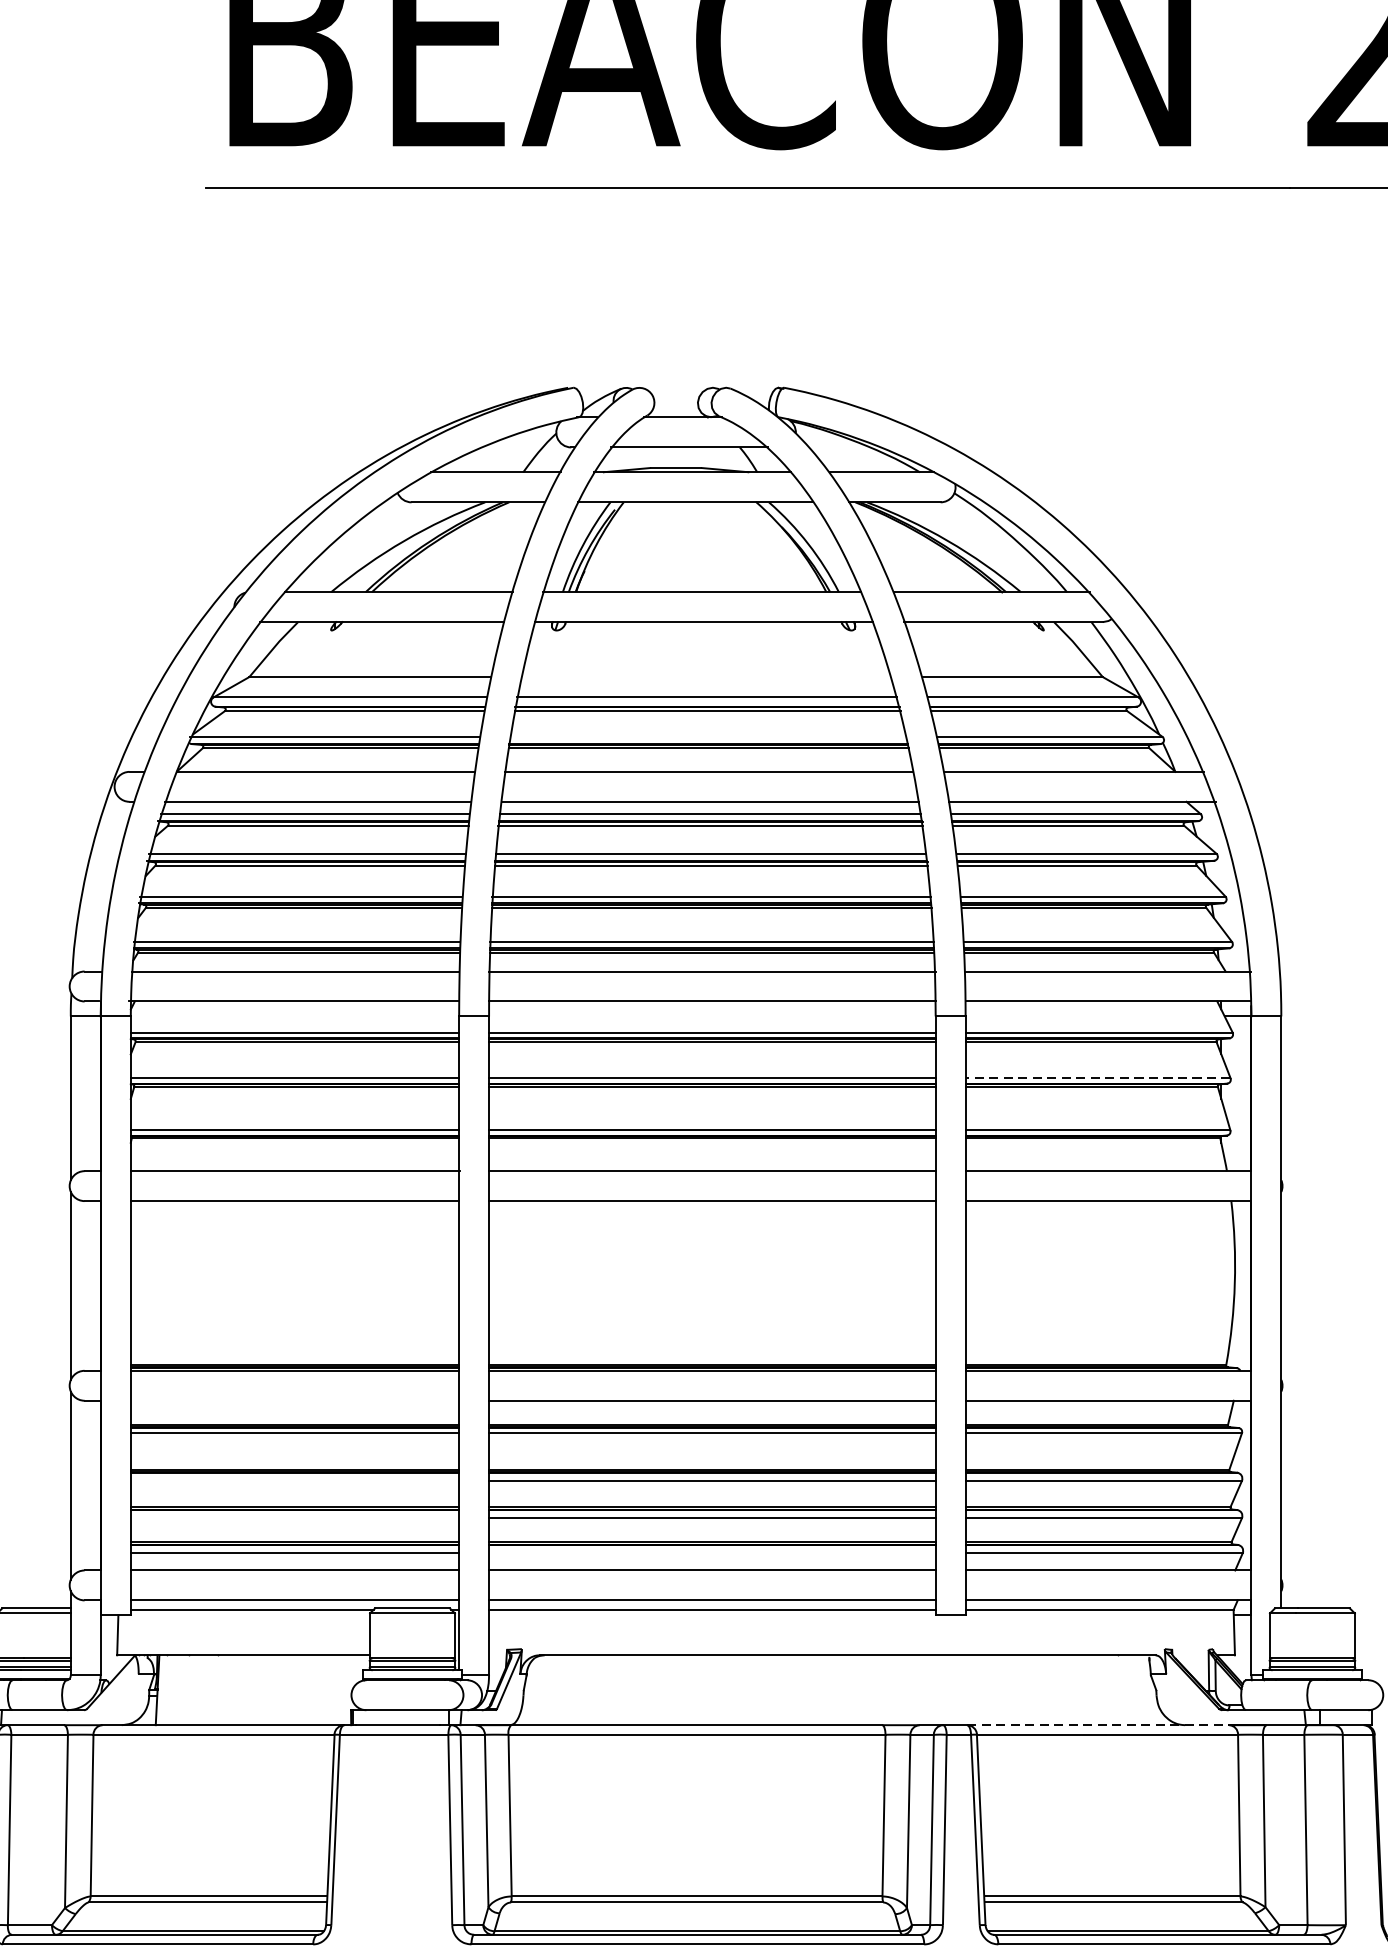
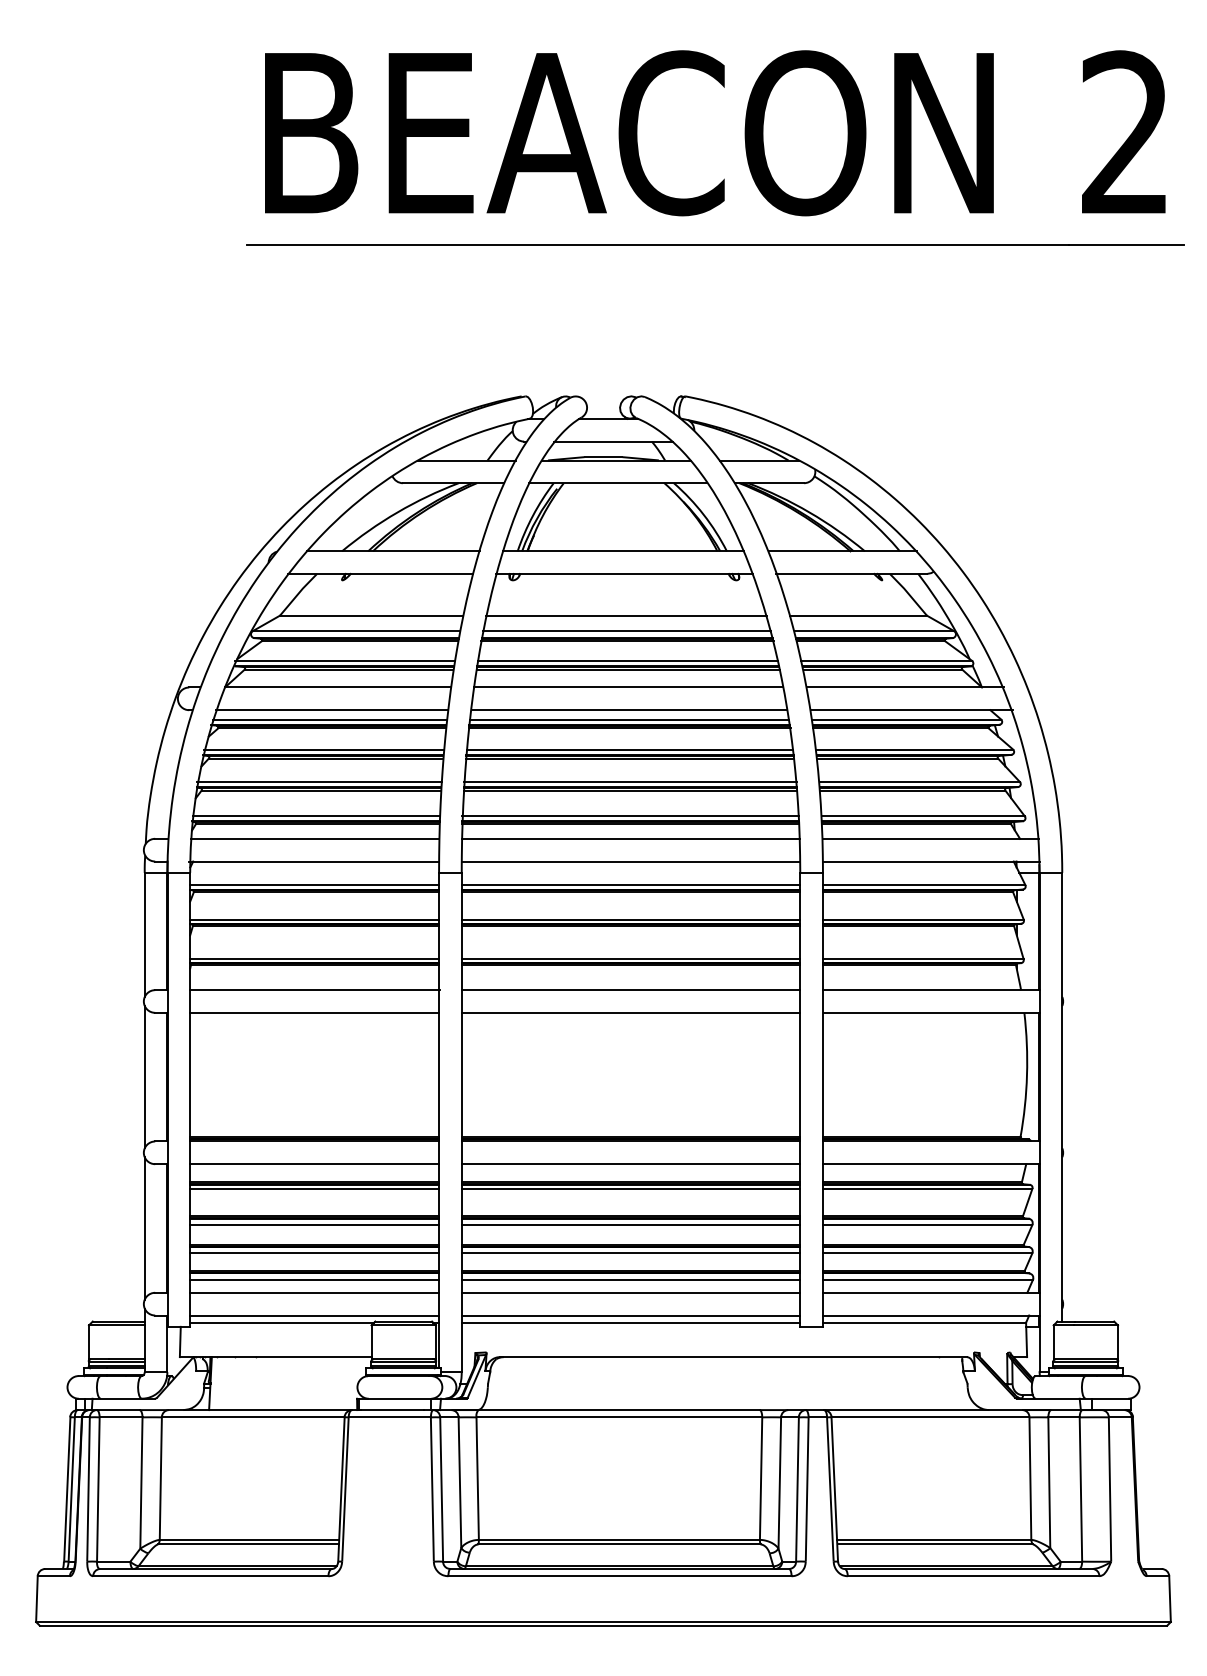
line: (706, 676) -> (626, 615), added
line: (707, 736) -> (627, 660), added
line: (1096, 1077) -> (922, 919), dashed -> solid
line: (294, 1401) -> (314, 1164), added
line: (294, 1481) -> (314, 1225), added
line: (294, 1518) -> (314, 1253), added
line: (711, 1552) -> (630, 1279), added
line: (1098, 1725) -> (923, 1410), dashed -> solid

